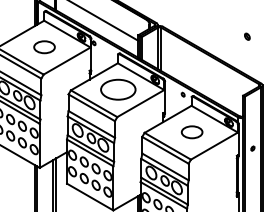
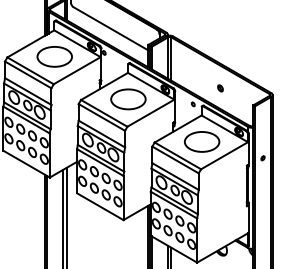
part: (247, 36) -> (220, 88), moved
part: (44, 46) -> (54, 56), size x1.67
part: (192, 131) -> (202, 141), size x1.67

